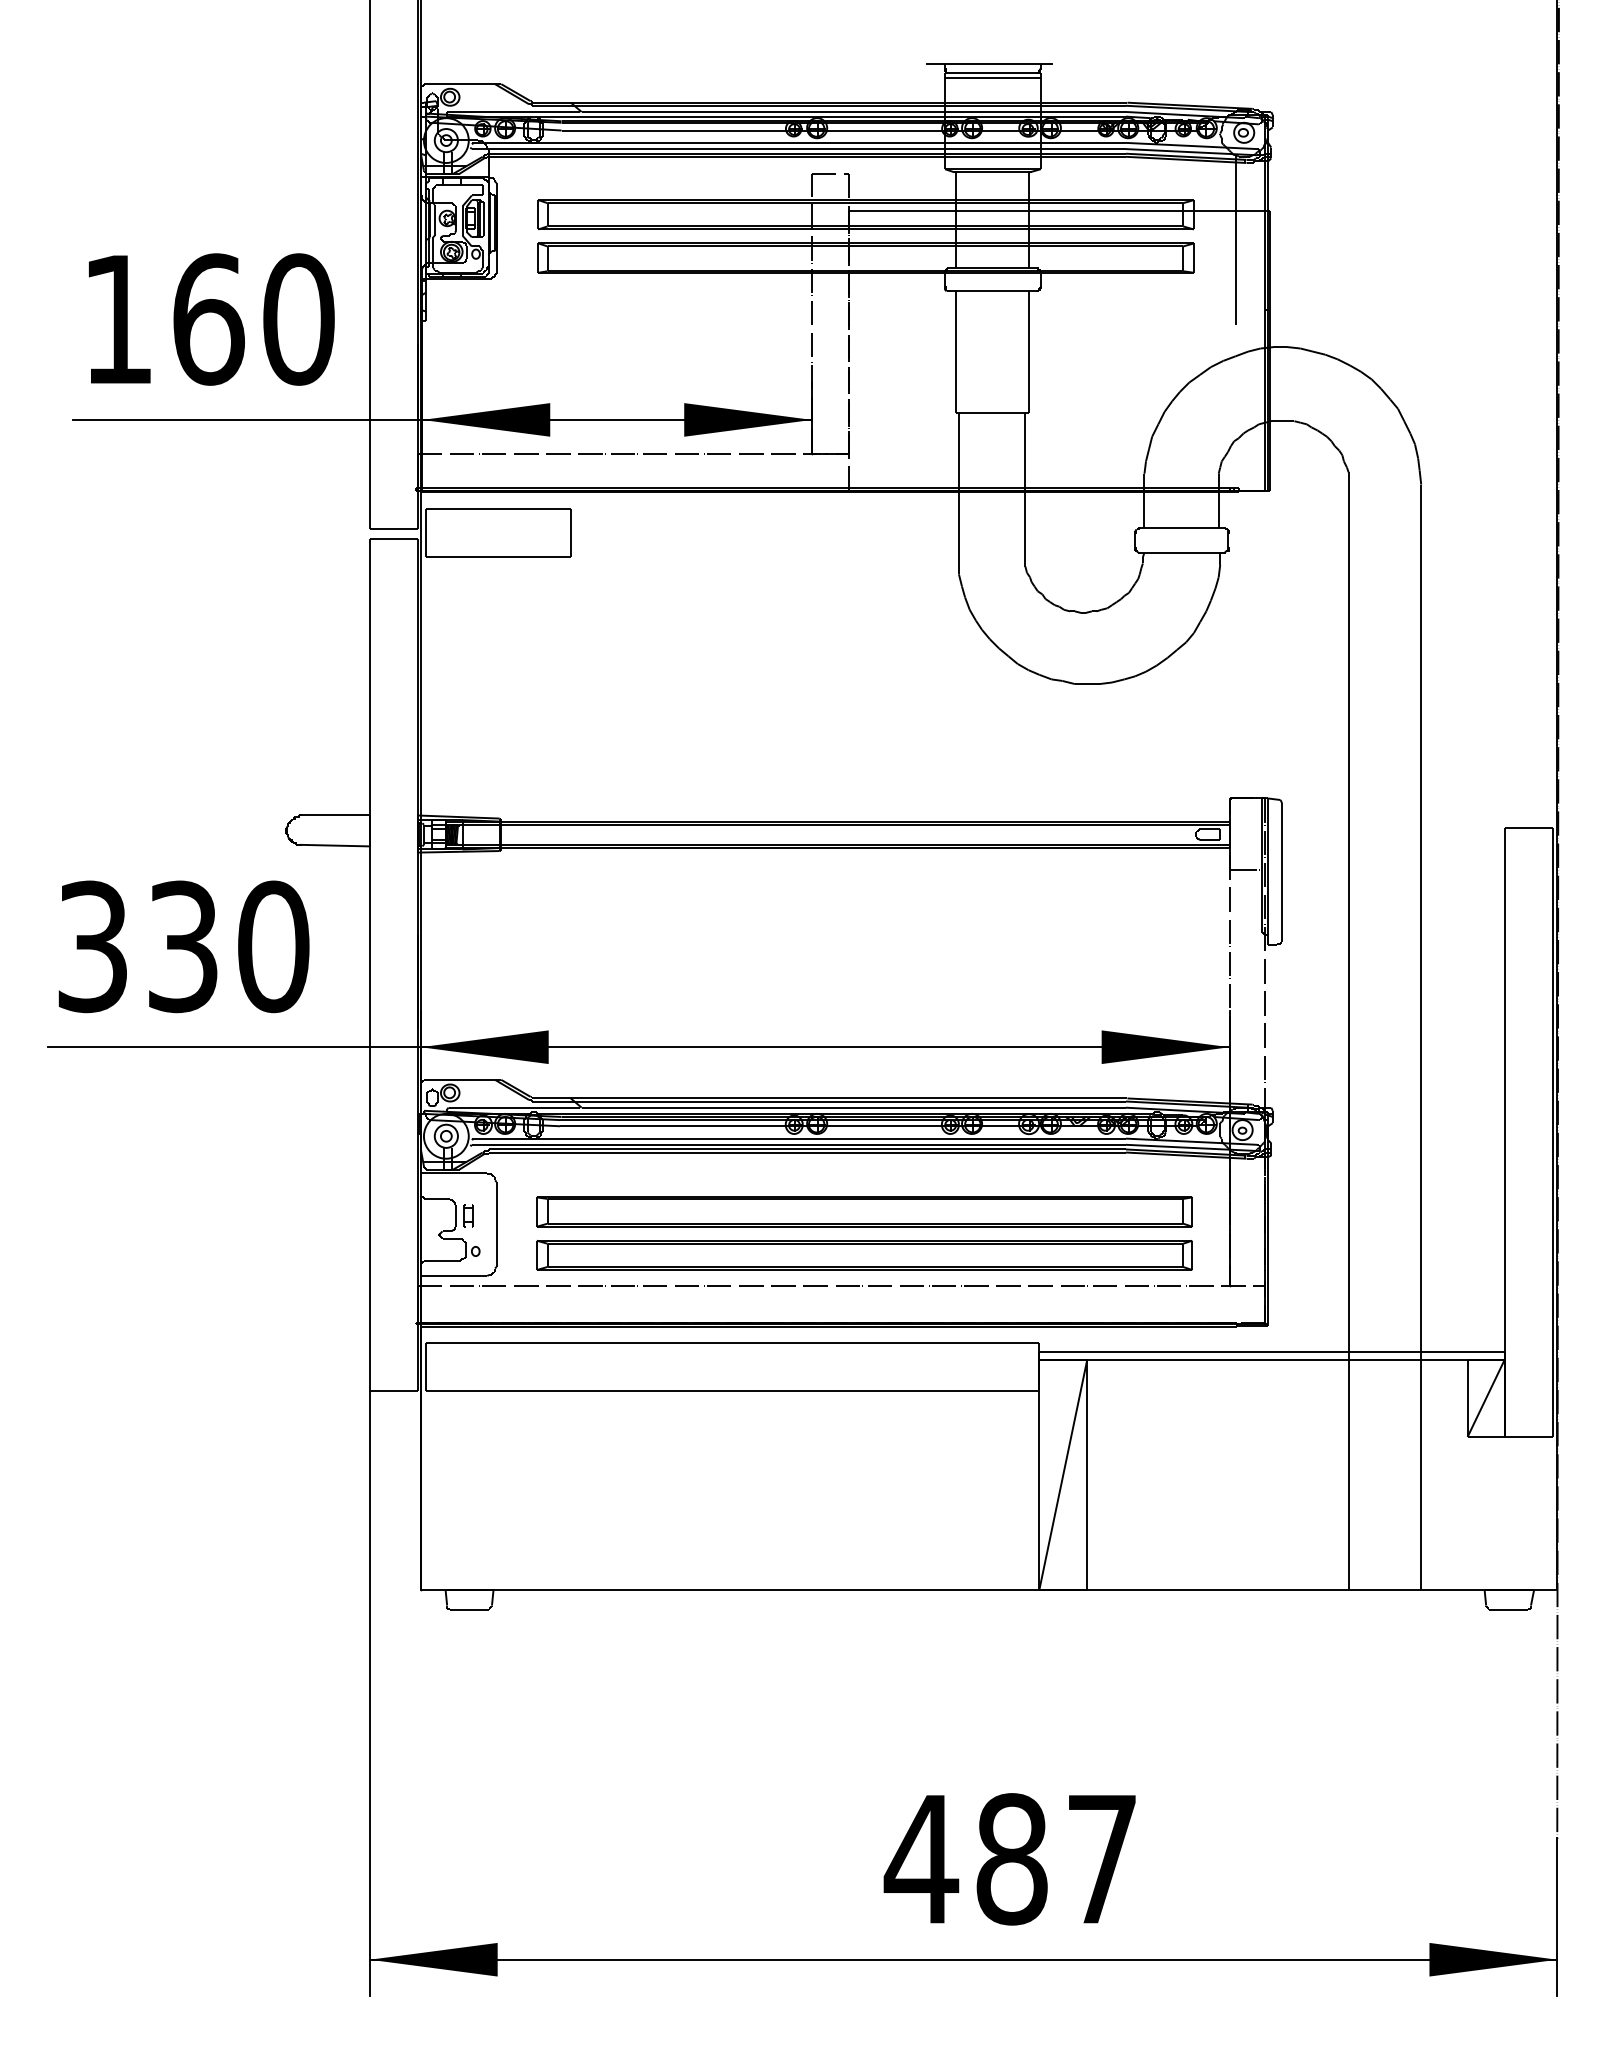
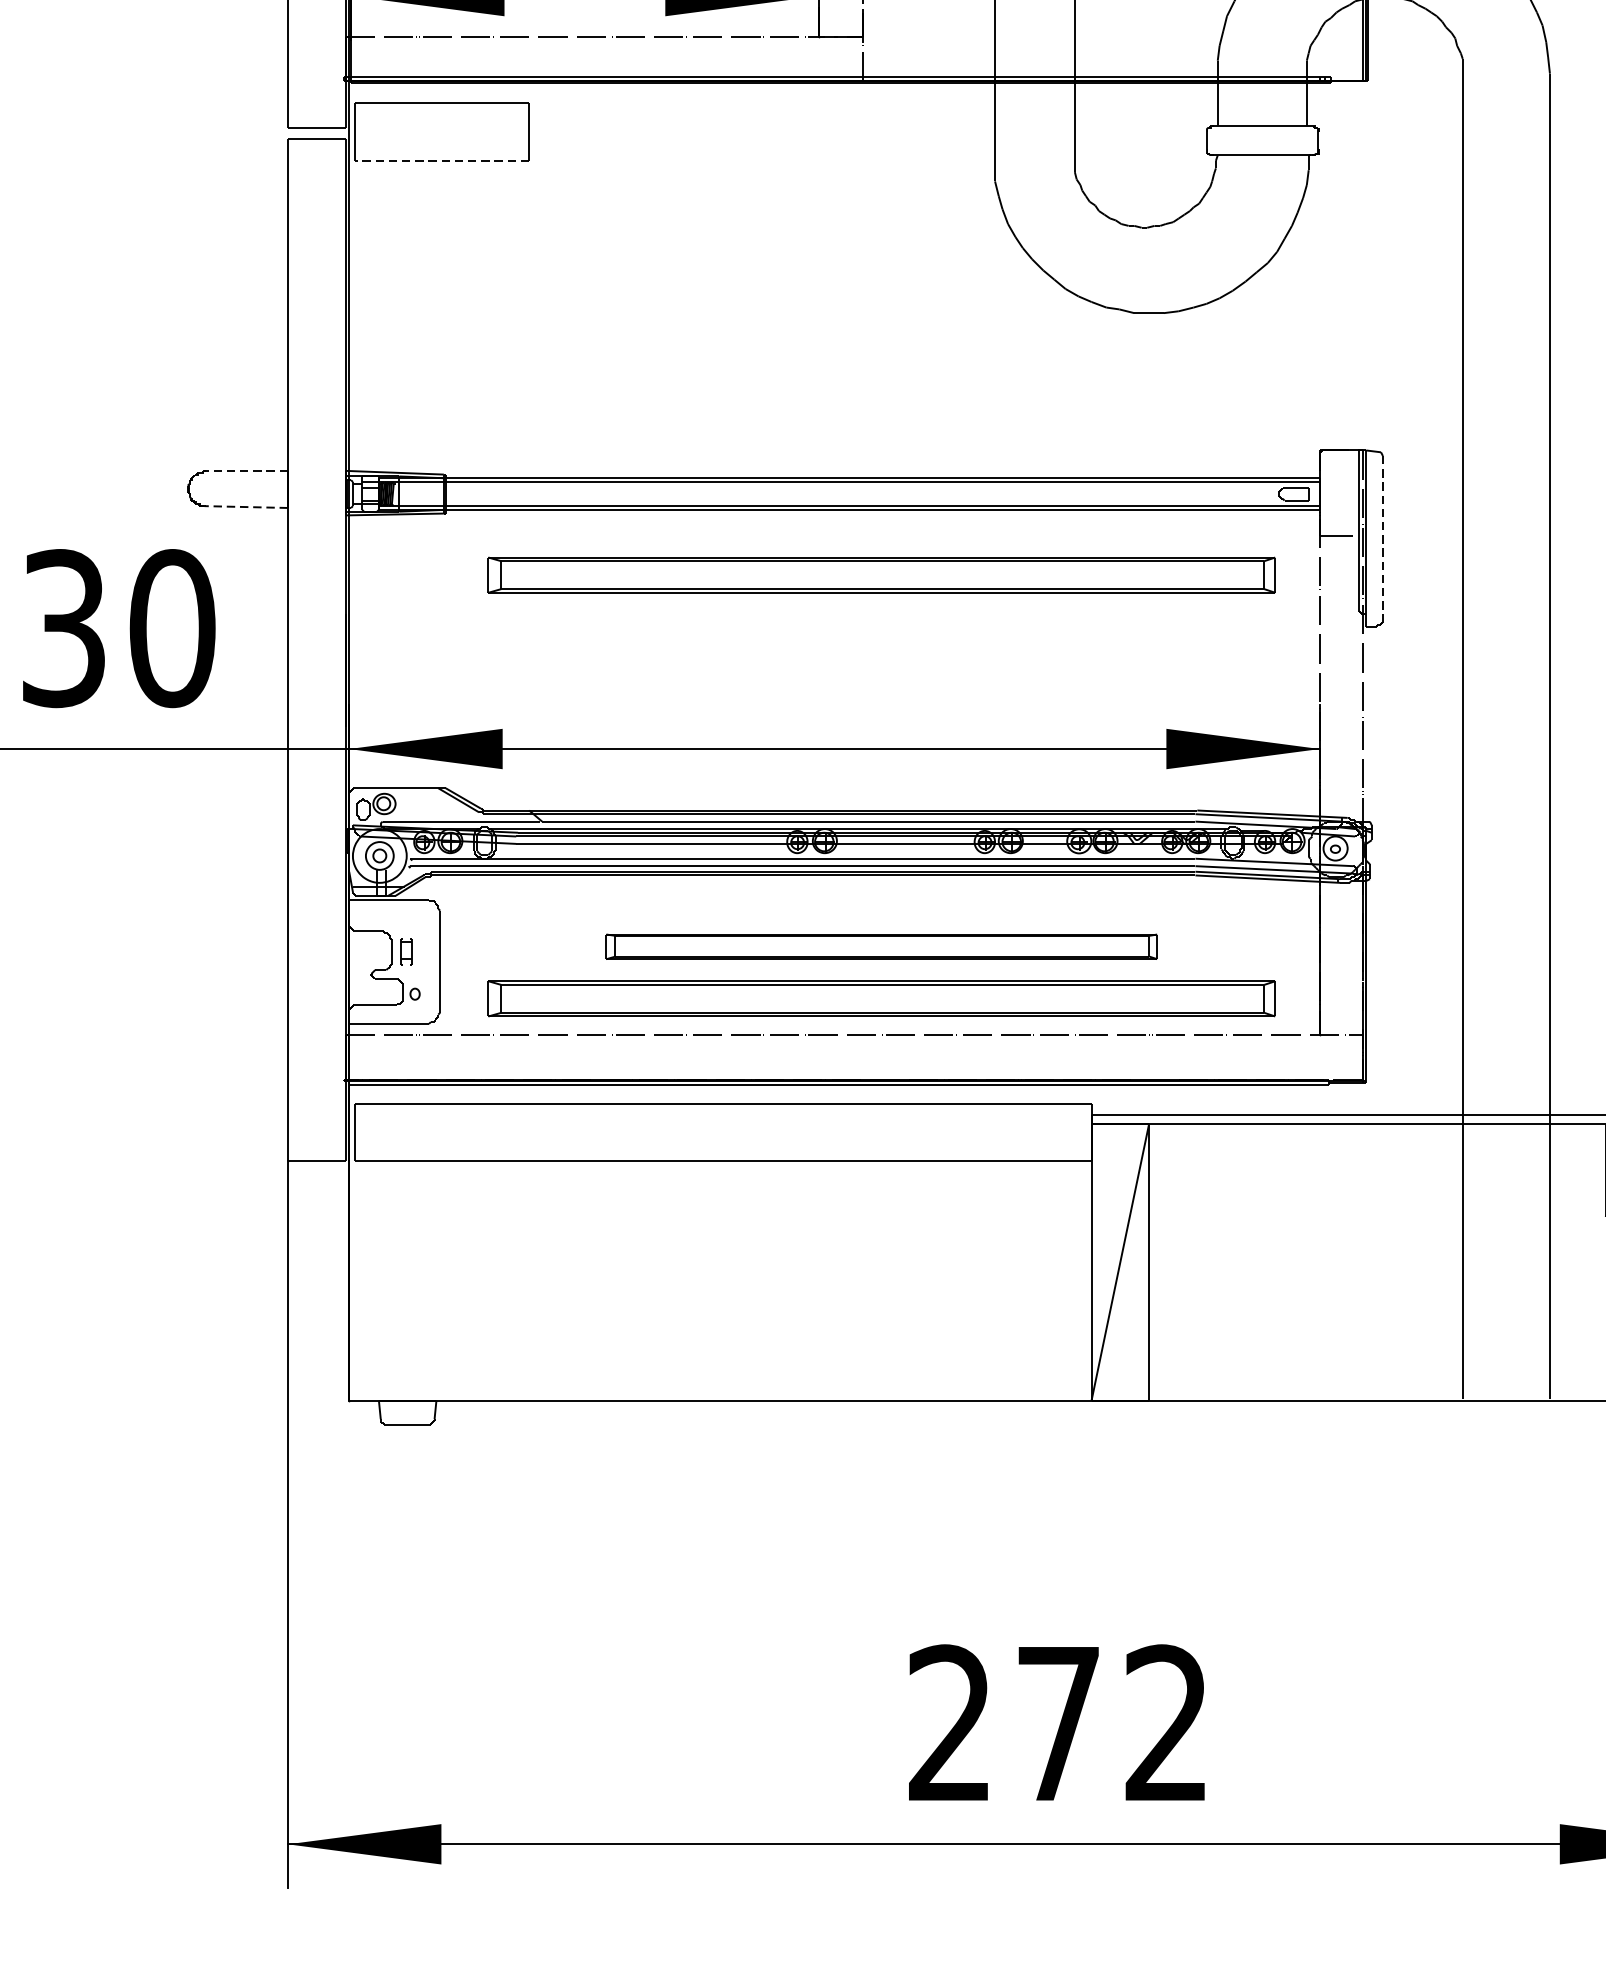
line: (498, 557) -> (442, 161), solid -> dashed
line: (335, 815) -> (246, 470), solid -> dashed
line: (335, 845) -> (246, 506), solid -> dashed
line: (1282, 870) -> (1383, 536), solid -> dashed
part: (864, 902) -> (881, 575), added
part: (864, 1211) -> (881, 946), size x0.7
text: (1009, 1859) -> (1055, 1724), 487 -> 272

